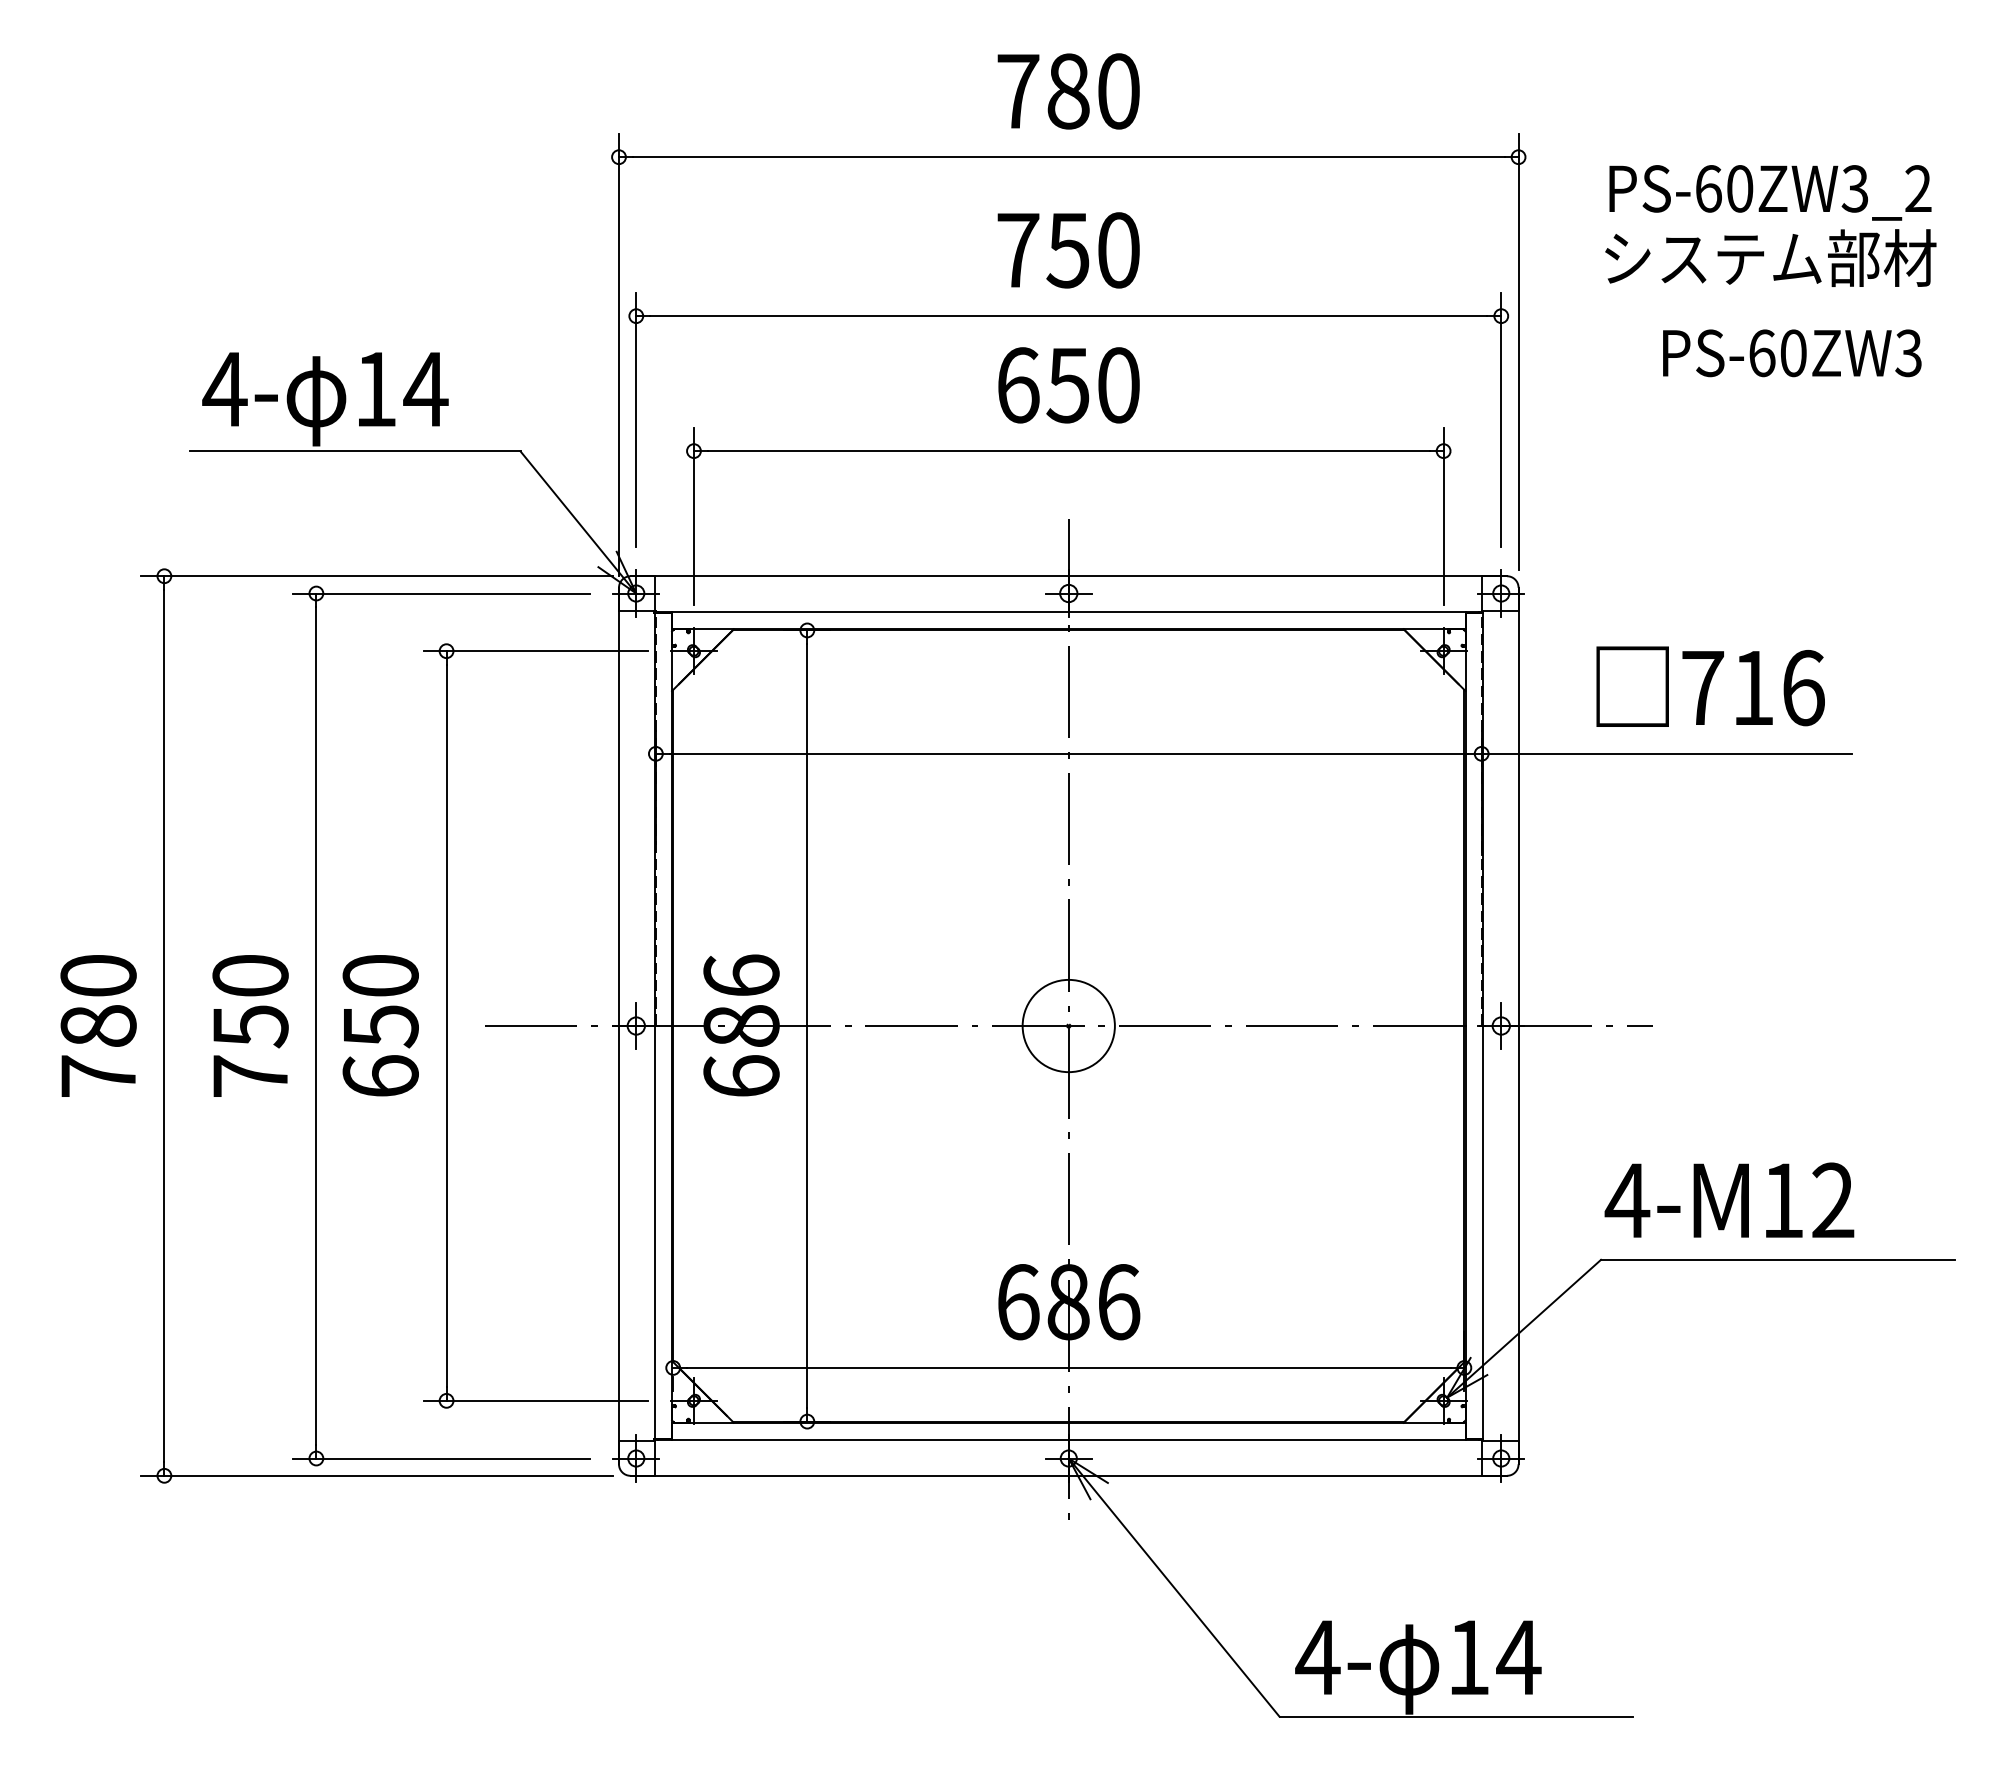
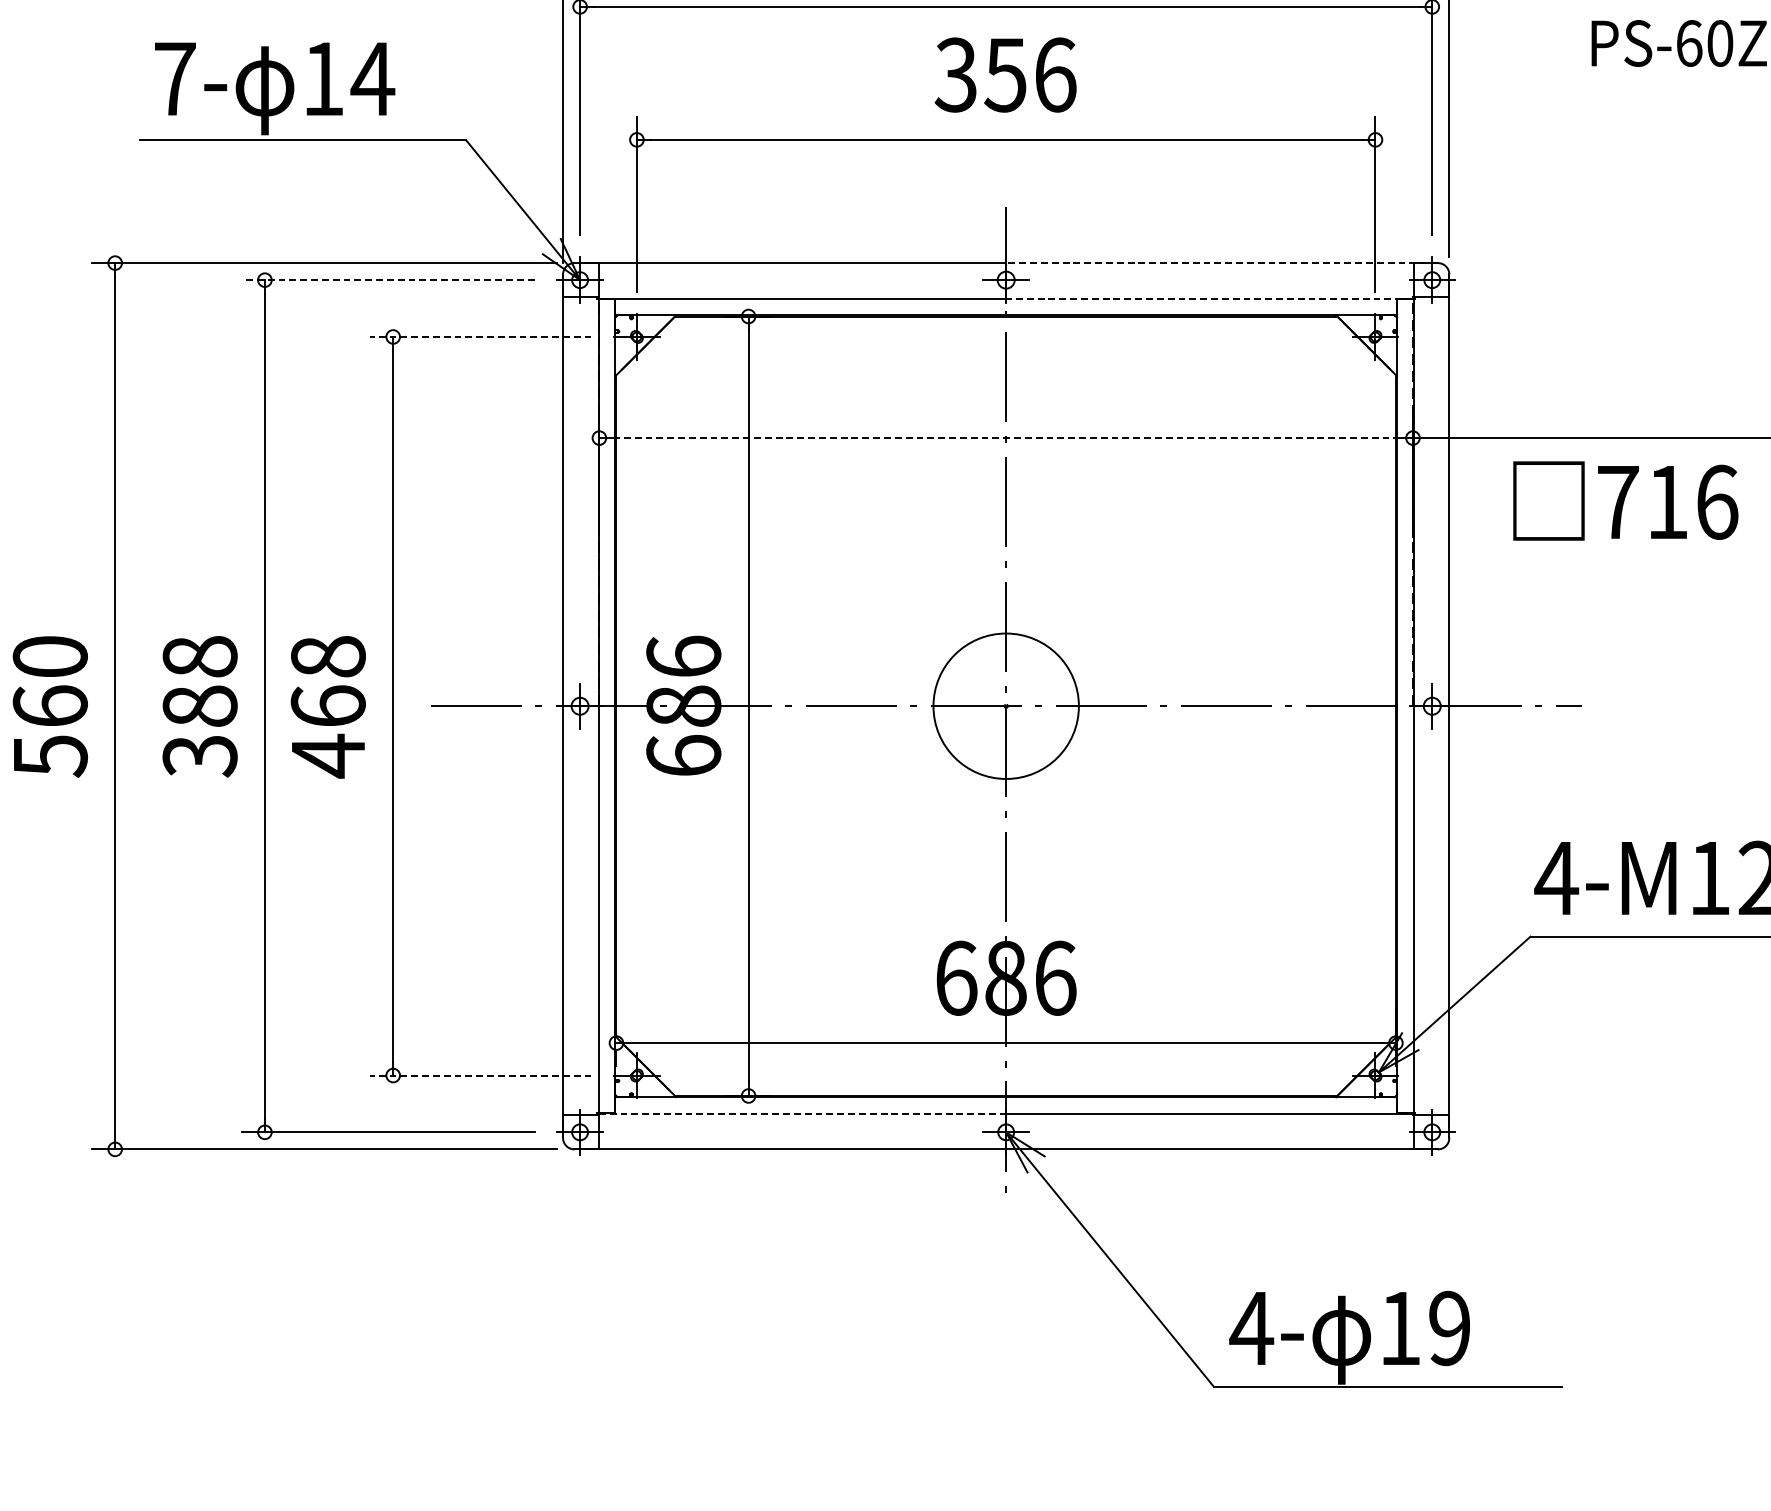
text: (1068, 385) -> (1005, 75), 650 -> 356
text: (224, 389) -> (174, 79), 4- -> 7-
line: (1287, 576) -> (1221, 263), solid -> dashed
line: (441, 593) -> (388, 280), solid -> dashed
line: (1274, 612) -> (1208, 298), solid -> dashed
line: (535, 651) -> (480, 337), solid -> dashed
text: (1710, 686) -> (1625, 500), moved
line: (1069, 753) -> (1006, 437), solid -> dashed
circle: (1068, 1025) -> (1005, 705), size x1.6
text: (250, 1026) -> (200, 706), 750 -> 388
text: (380, 1026) -> (328, 706), 650 -> 468
text: (98, 1051) -> (50, 731), 780 -> 560
line: (535, 1400) -> (480, 1075), solid -> dashed
line: (862, 1439) -> (802, 1113), solid -> dashed
text: (1518, 1657) -> (1449, 1328), 14 -> 19

